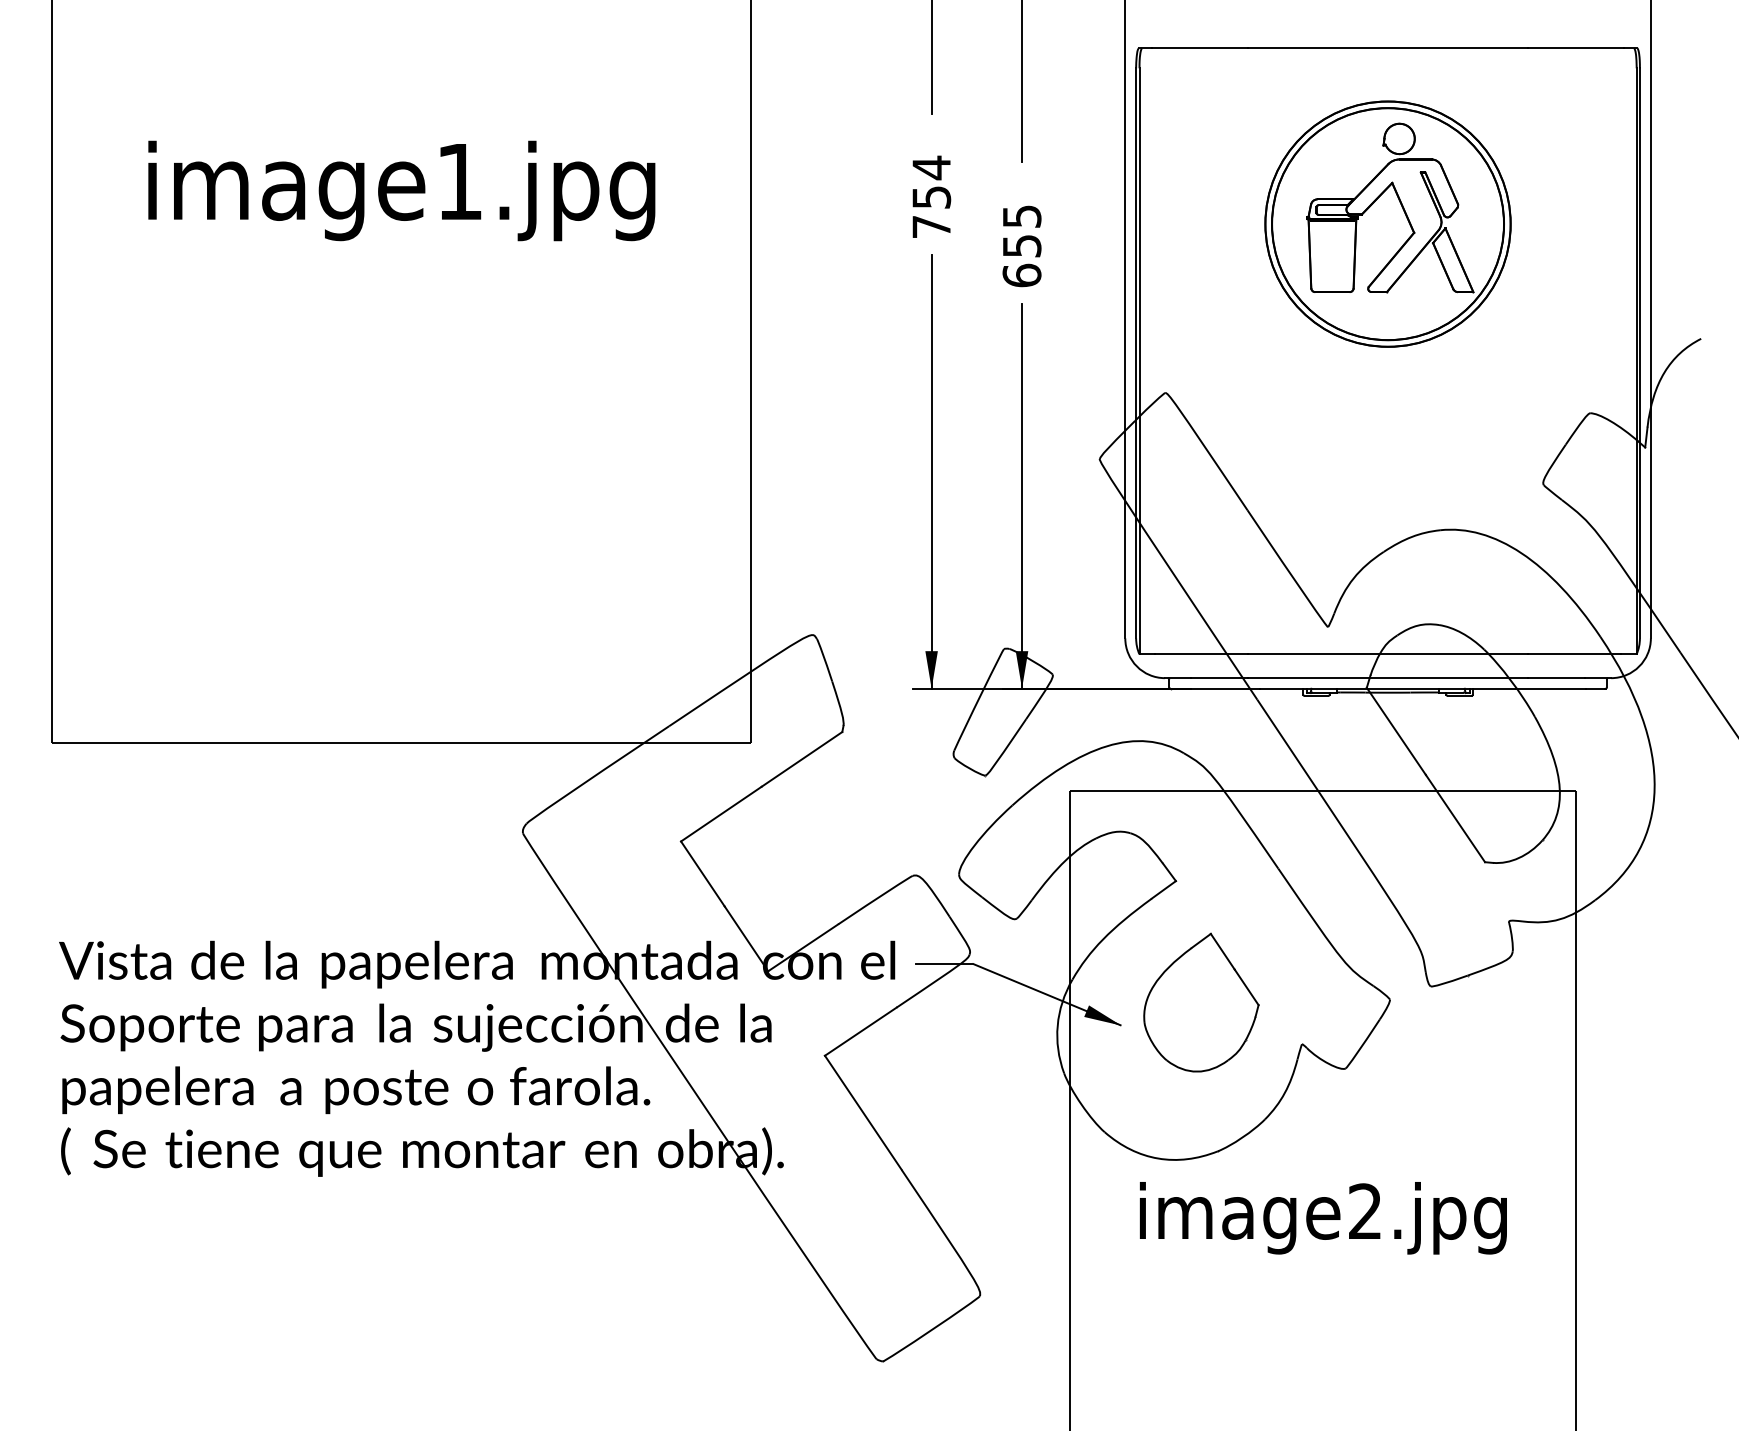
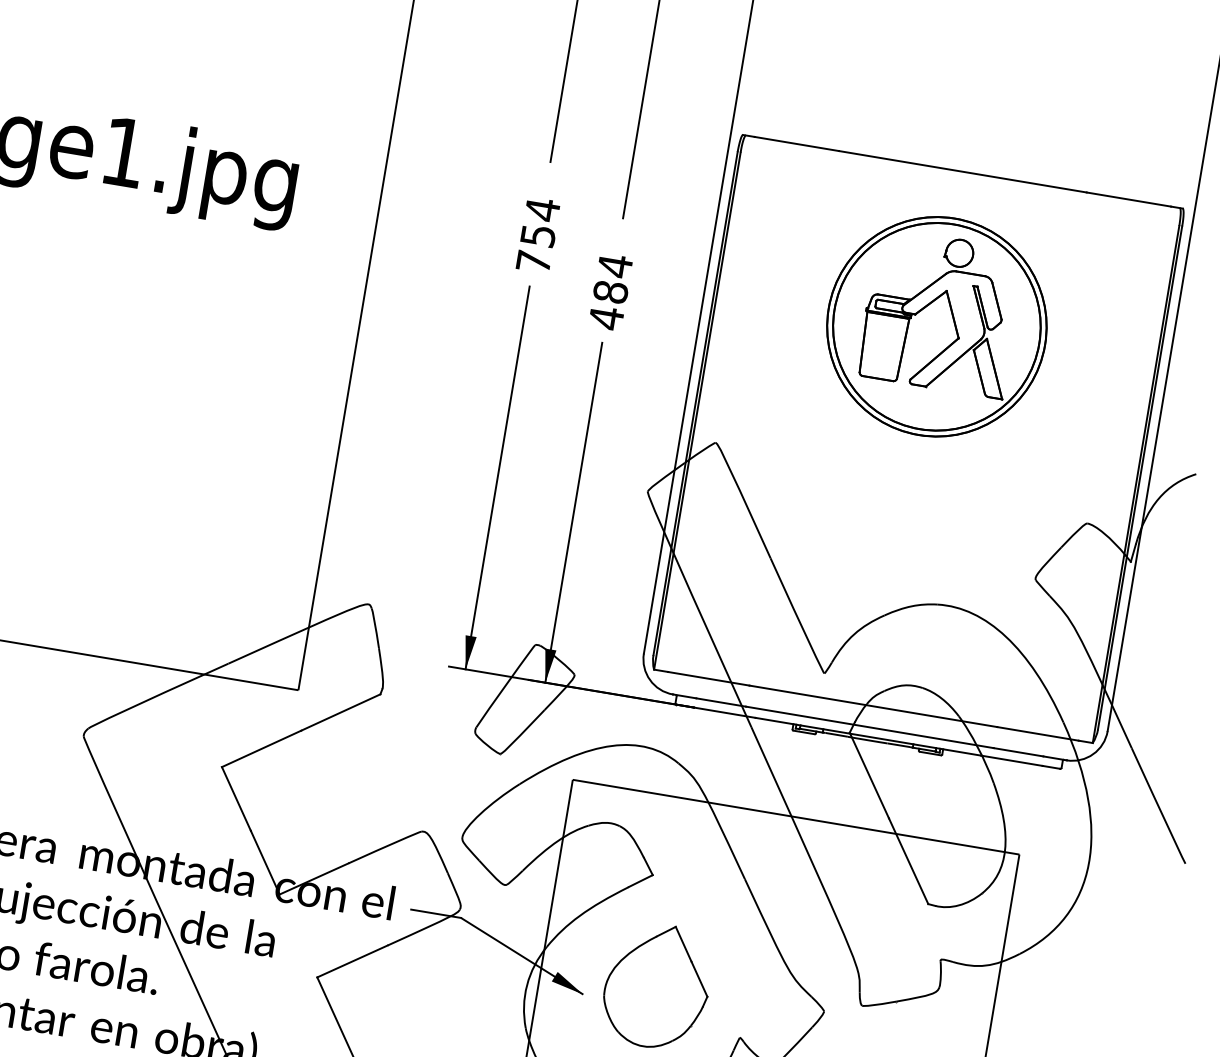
text: (1021, 246) -> (610, 292), 655 -> 484

